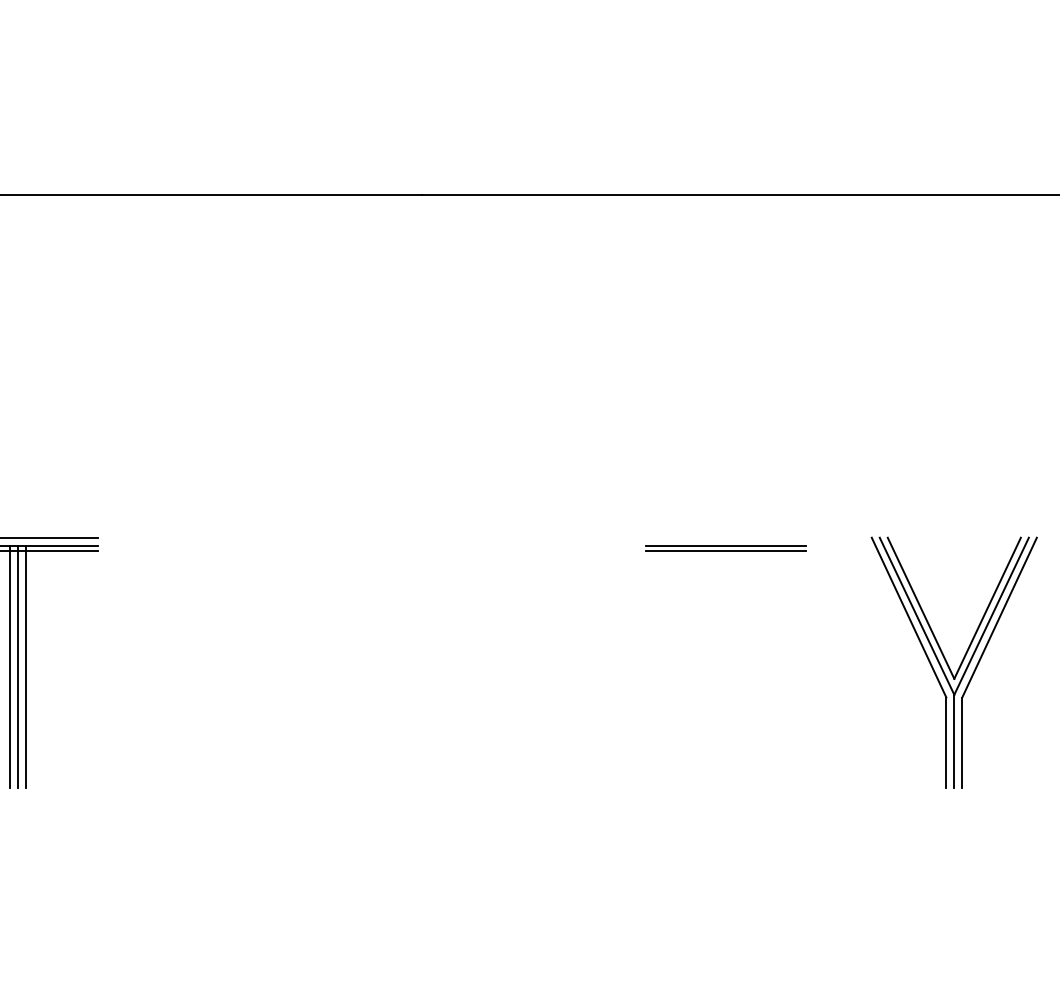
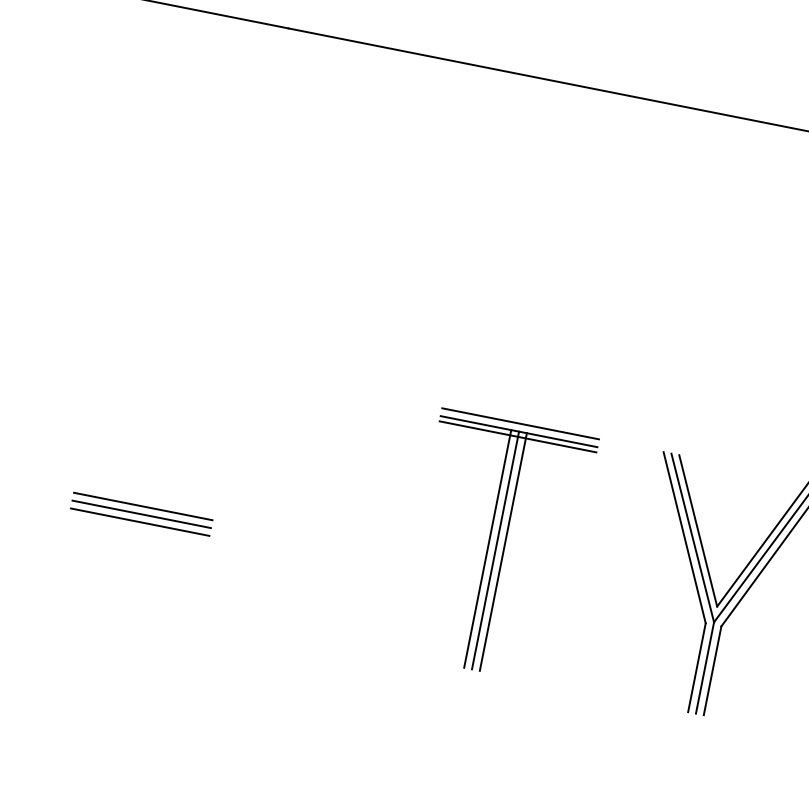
line: (725, 537) -> (520, 423), added
line: (718, 666) -> (488, 548), added
line: (726, 666) -> (496, 550), added
line: (734, 666) -> (503, 551), added
line: (371, 692) -> (142, 506), added
line: (371, 700) -> (141, 514), added
line: (371, 708) -> (139, 522), added

